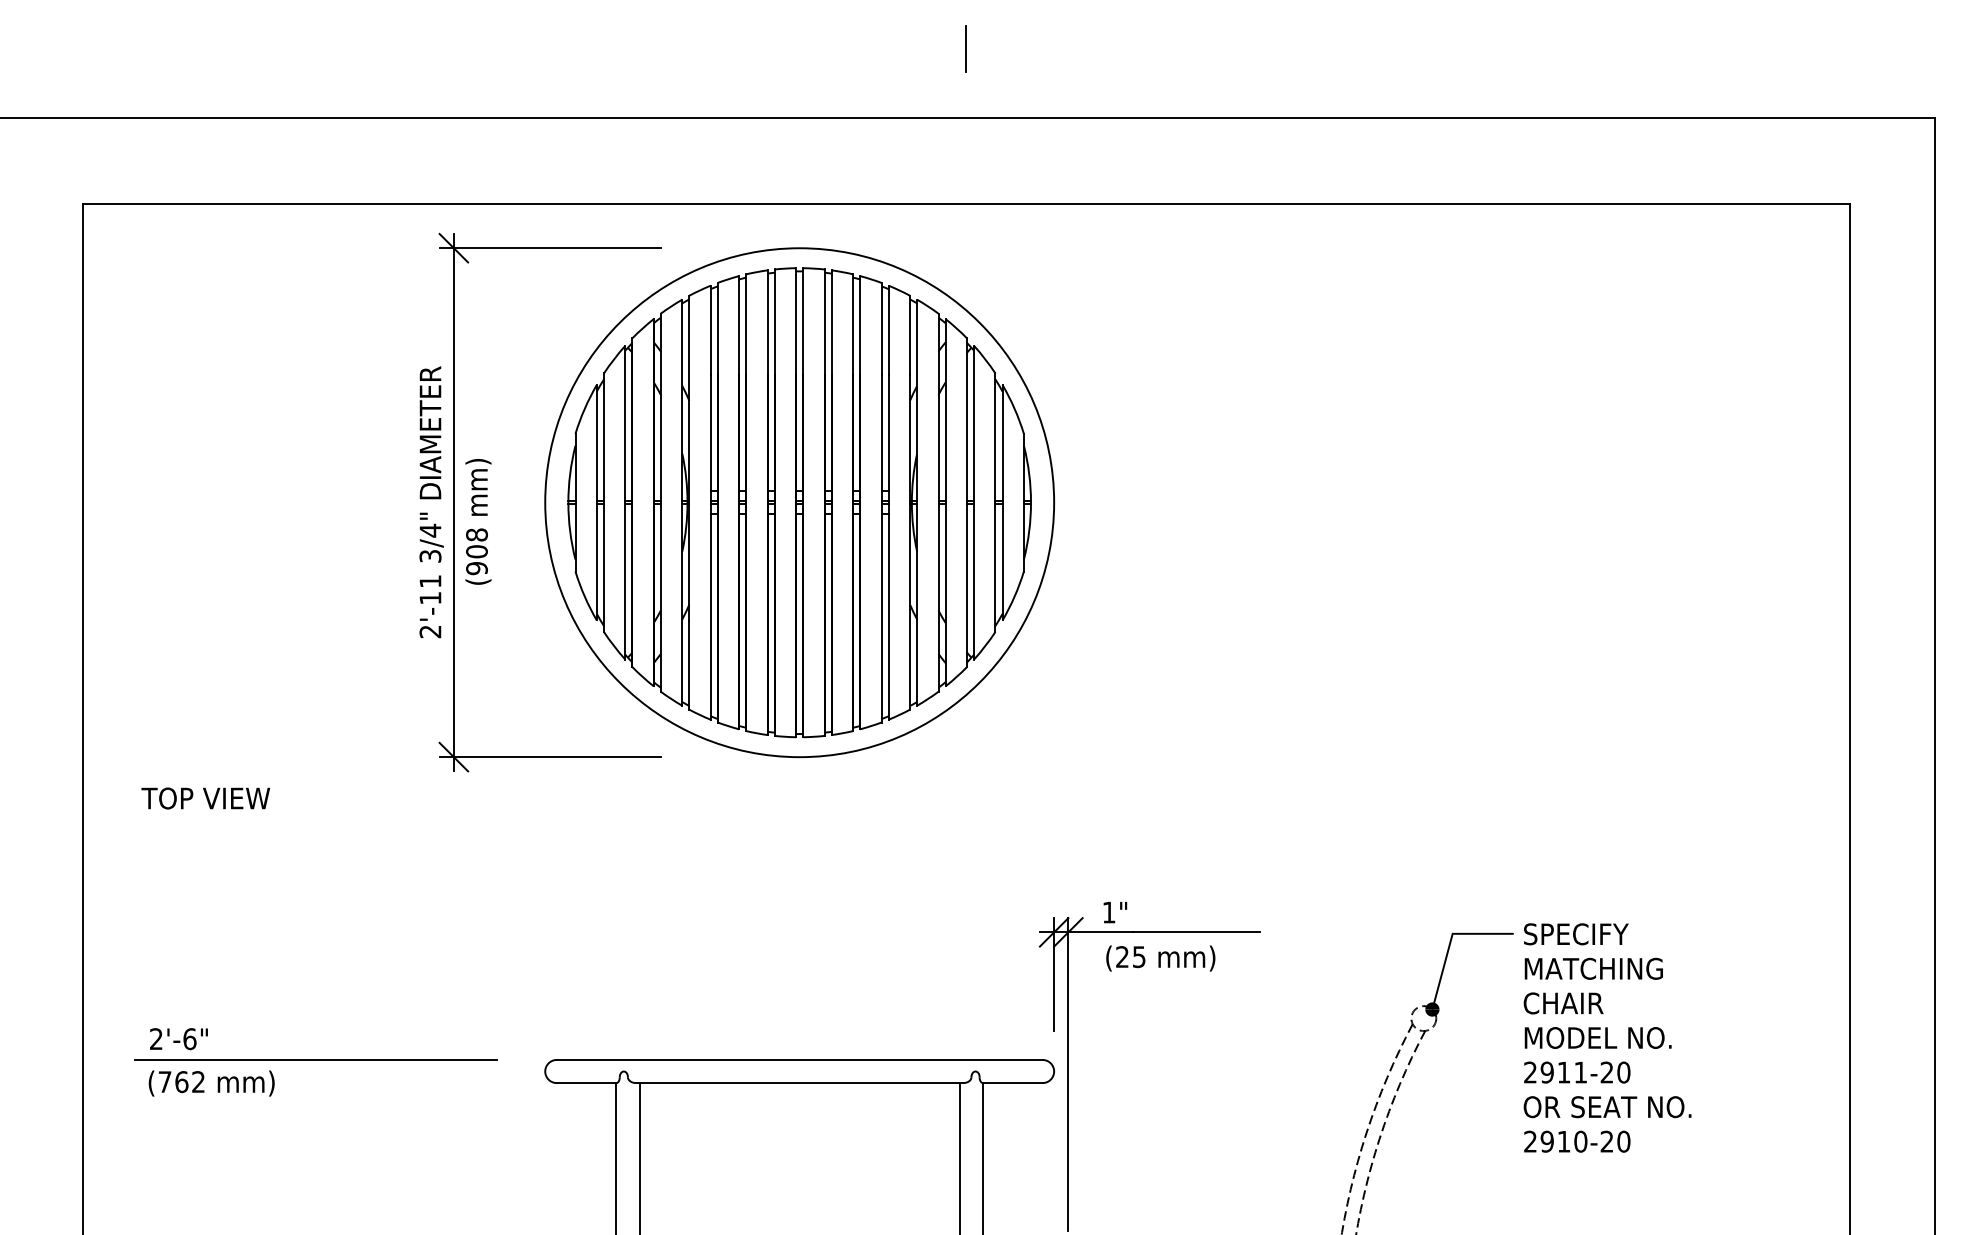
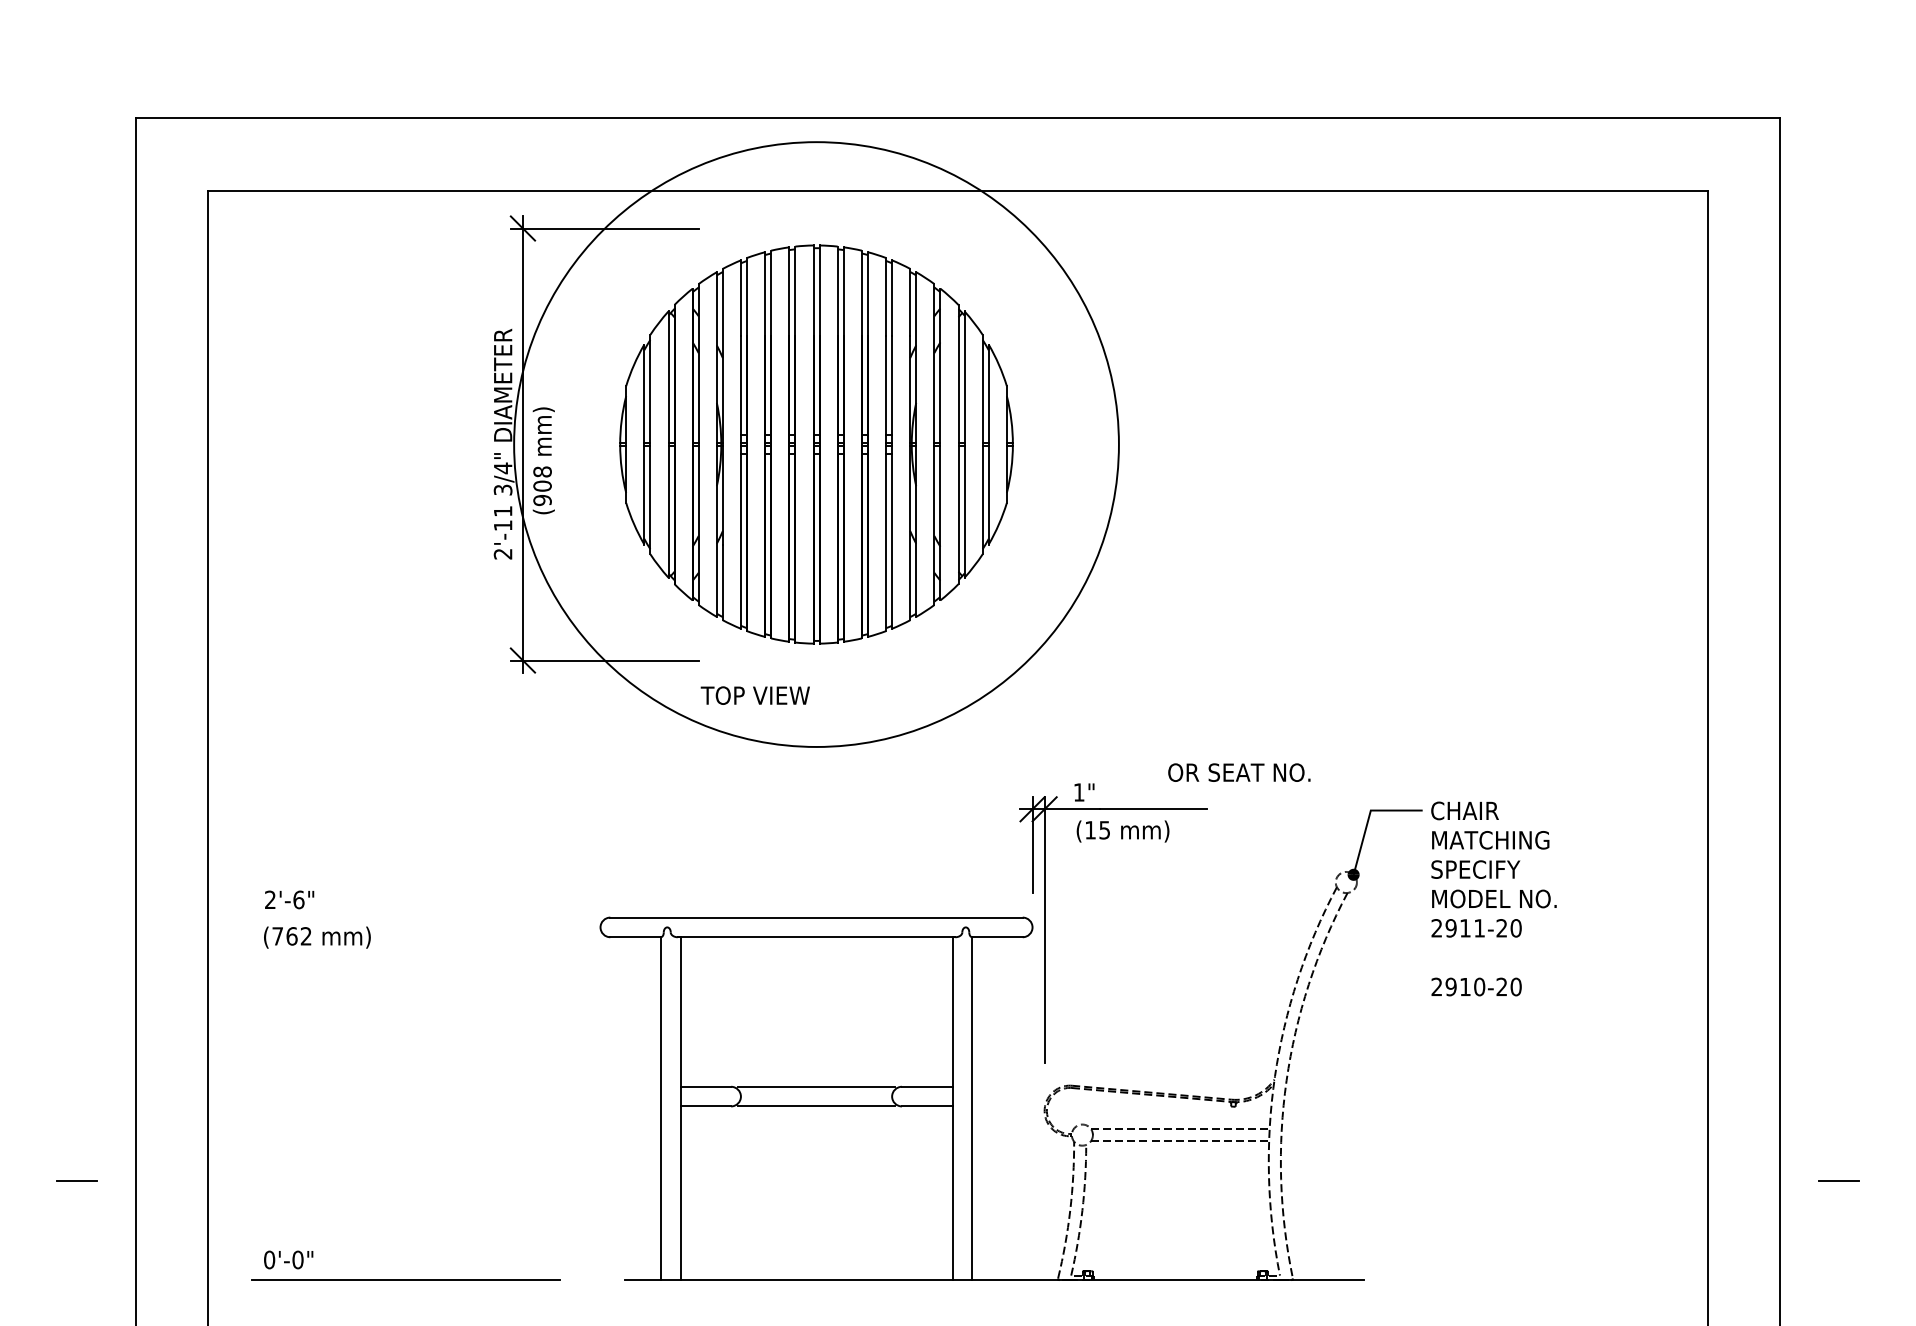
line: (965, 49) -> (957, 59), removed
circle: (799, 502) -> (816, 444), size x1.4
text: (204, 798) -> (754, 695), moved
text: (1575, 933) -> (1475, 810), SPECIFY -> CHAIR
text: (1122, 957) -> (1090, 830), (25 -> (15
text: (1575, 1003) -> (1475, 869), CHAIR -> SPECIFY
line: (315, 1059) -> (405, 917), removed
text: (1607, 1106) -> (1239, 772), moved

